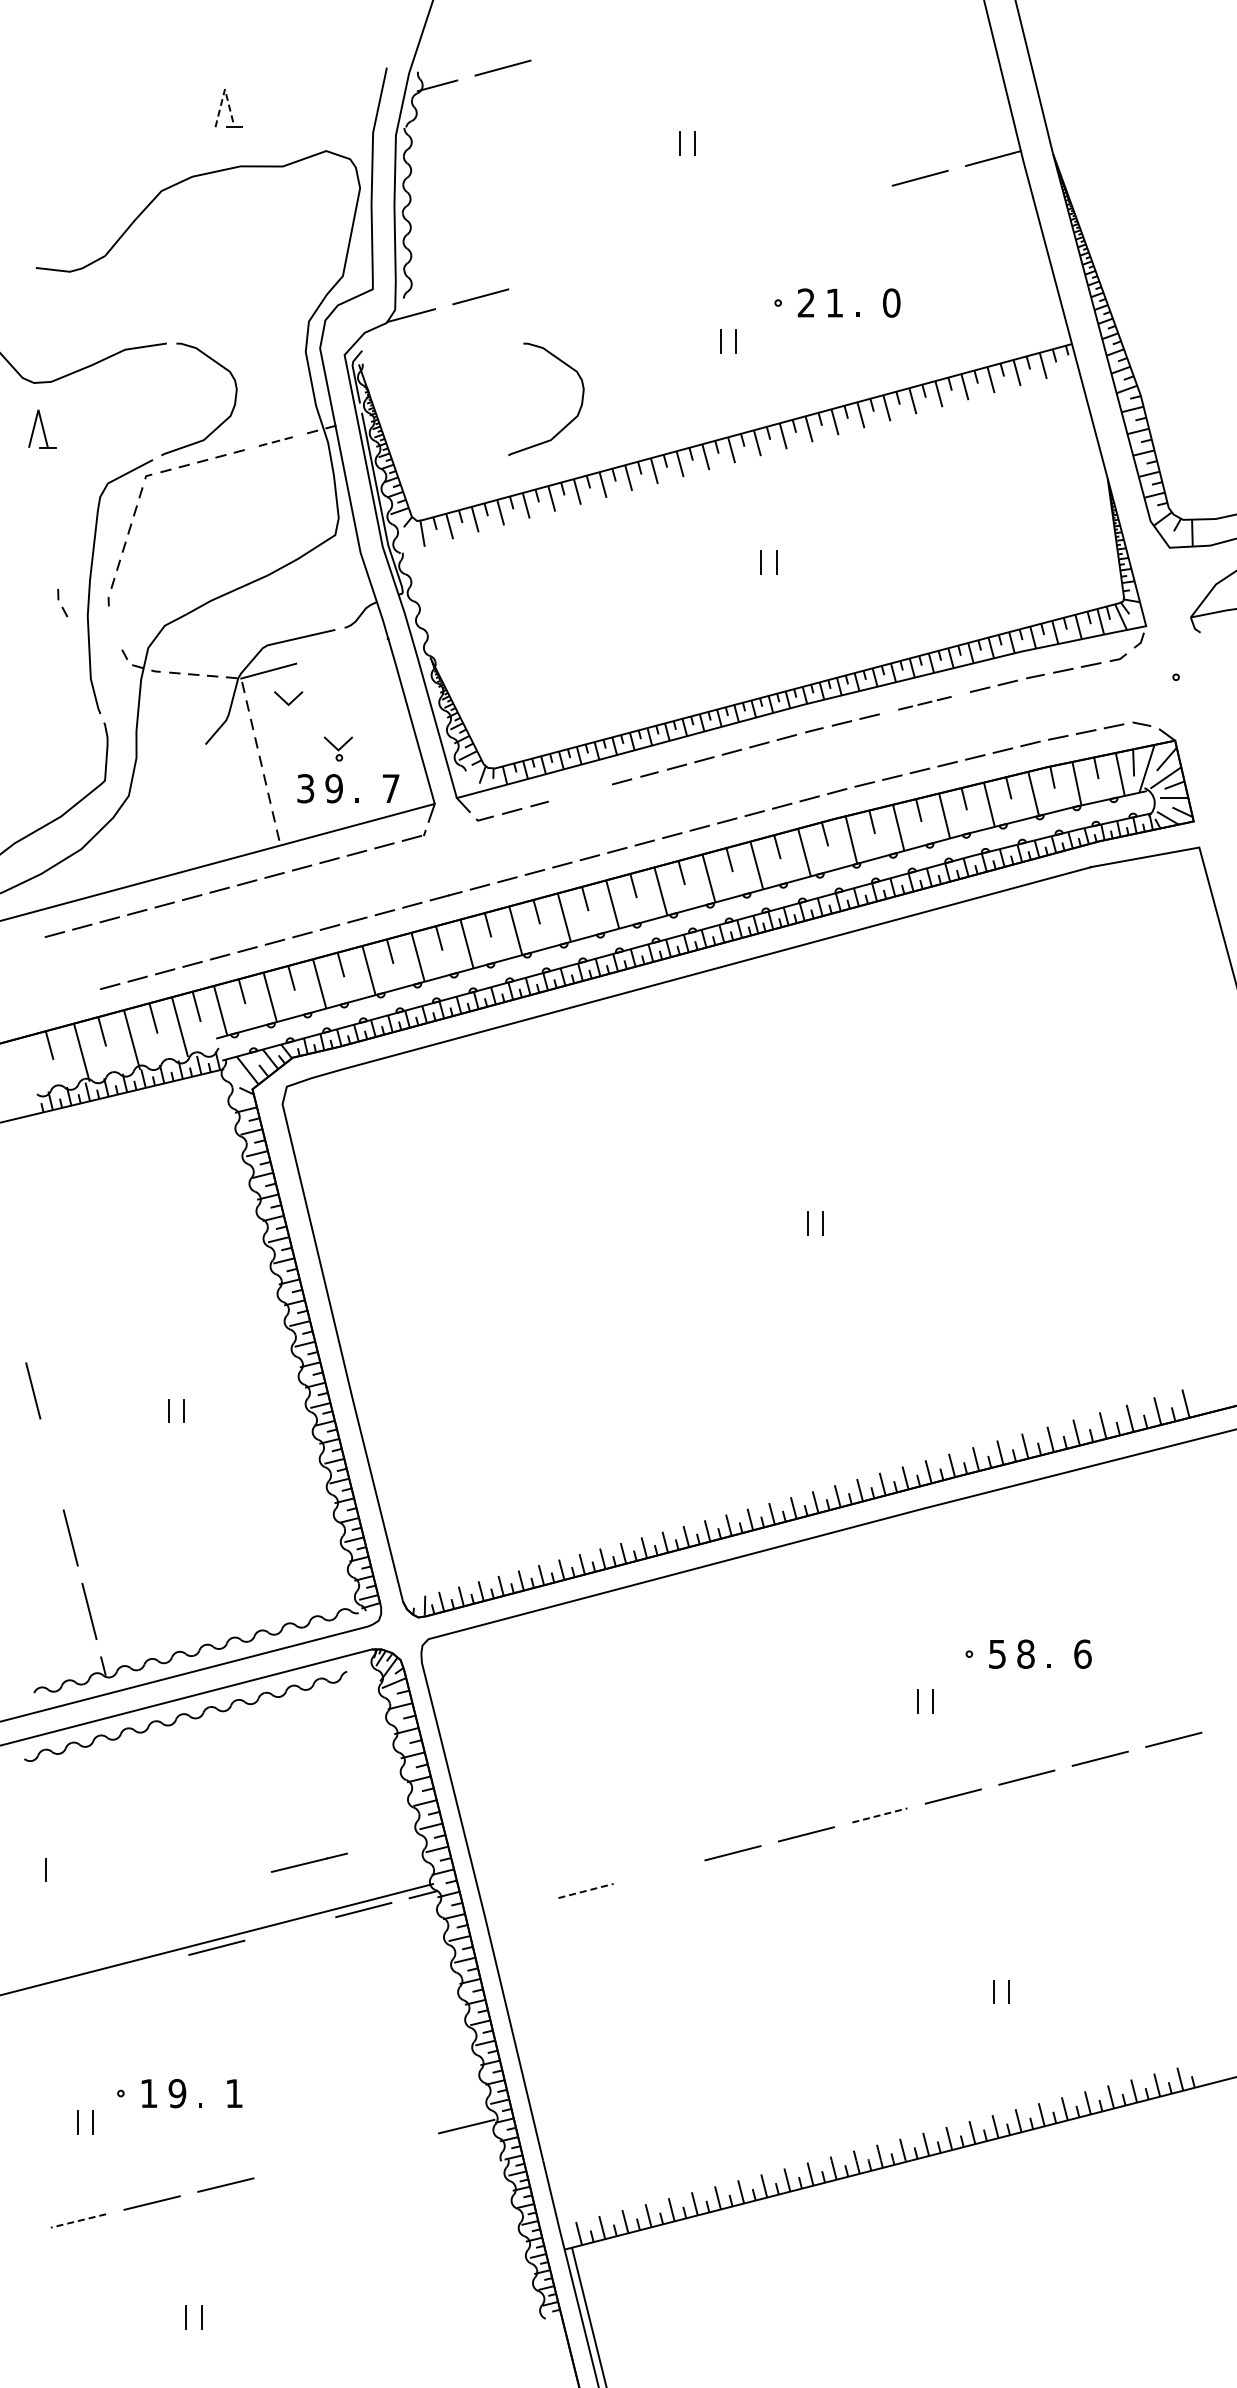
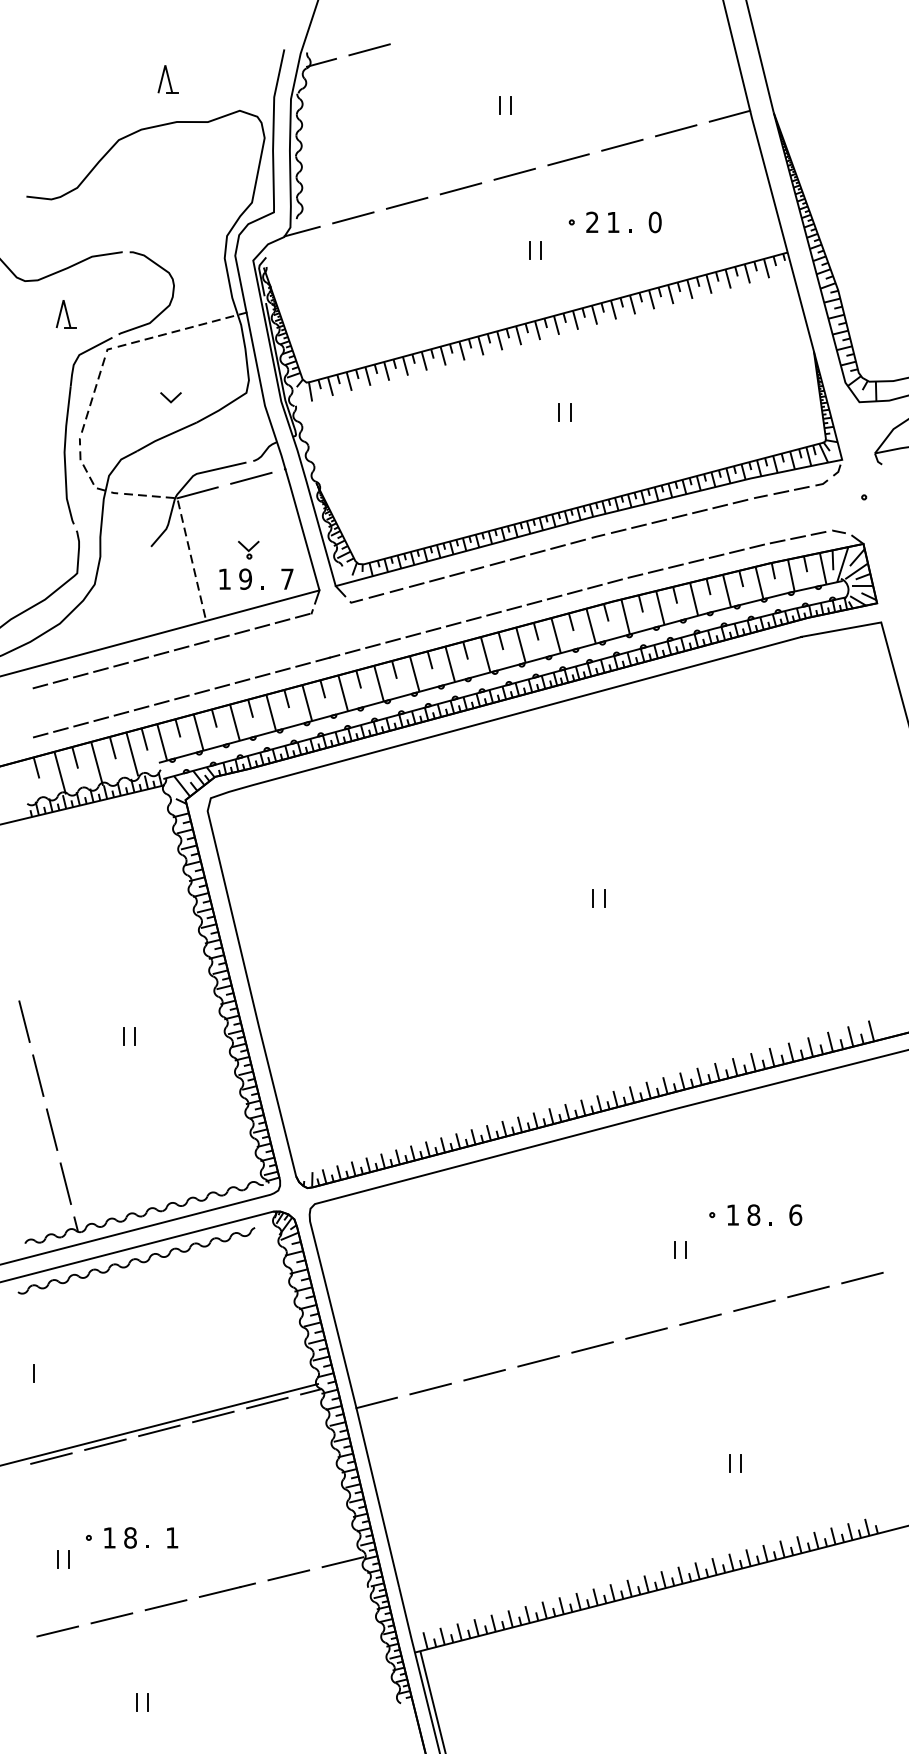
line: (224, 89) -> (165, 65), dashed -> solid
line: (846, 197) -> (622, 144), added
line: (773, 217) -> (568, 159), added
line: (700, 237) -> (514, 174), added
line: (626, 256) -> (460, 188), added
line: (553, 276) -> (406, 202), added
curve: (568, 422) -> (417, 310), removed
part: (42, 428) -> (66, 313), moved
part: (275, 441) -> (202, 324), size x1.43
part: (62, 603) -> (83, 462), moved
line: (341, 650) -> (250, 477), added
line: (285, 700) -> (168, 399), moved
part: (924, 703) -> (679, 516), size x1.43
text: (305, 788) -> (224, 579), 3 -> 1
line: (577, 794) -> (424, 583), added
line: (65, 998) -> (48, 733), added
line: (52, 1464) -> (38, 1075), added
text: (997, 1654) -> (732, 1215), 5 -> 1
line: (880, 1815) -> (646, 1333), dashed -> solid
line: (309, 1862) -> (227, 1590), moved
line: (659, 1872) -> (484, 1375), added
line: (586, 1890) -> (430, 1388), dashed -> solid
line: (512, 1909) -> (376, 1402), added
line: (289, 1928) -> (212, 1416), added
line: (142, 1966) -> (104, 1444), added
line: (69, 1985) -> (51, 1458), added
text: (177, 2093) -> (130, 1537), 9 -> 8
line: (392, 2144) -> (288, 1575), added
line: (77, 2221) -> (57, 1631), dashed -> solid

